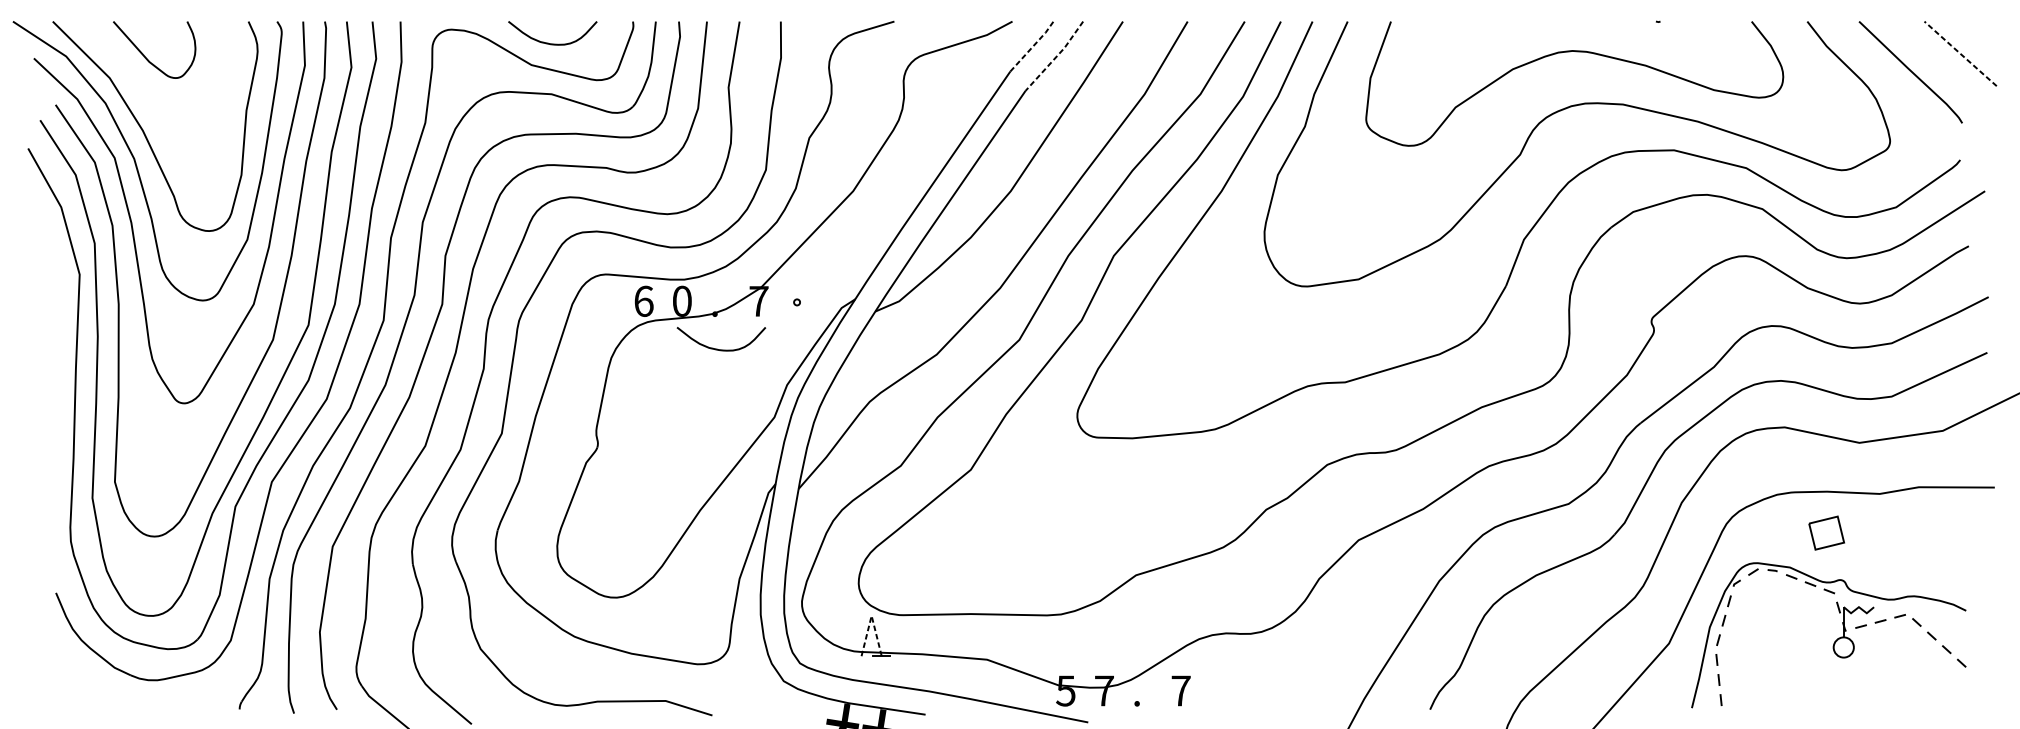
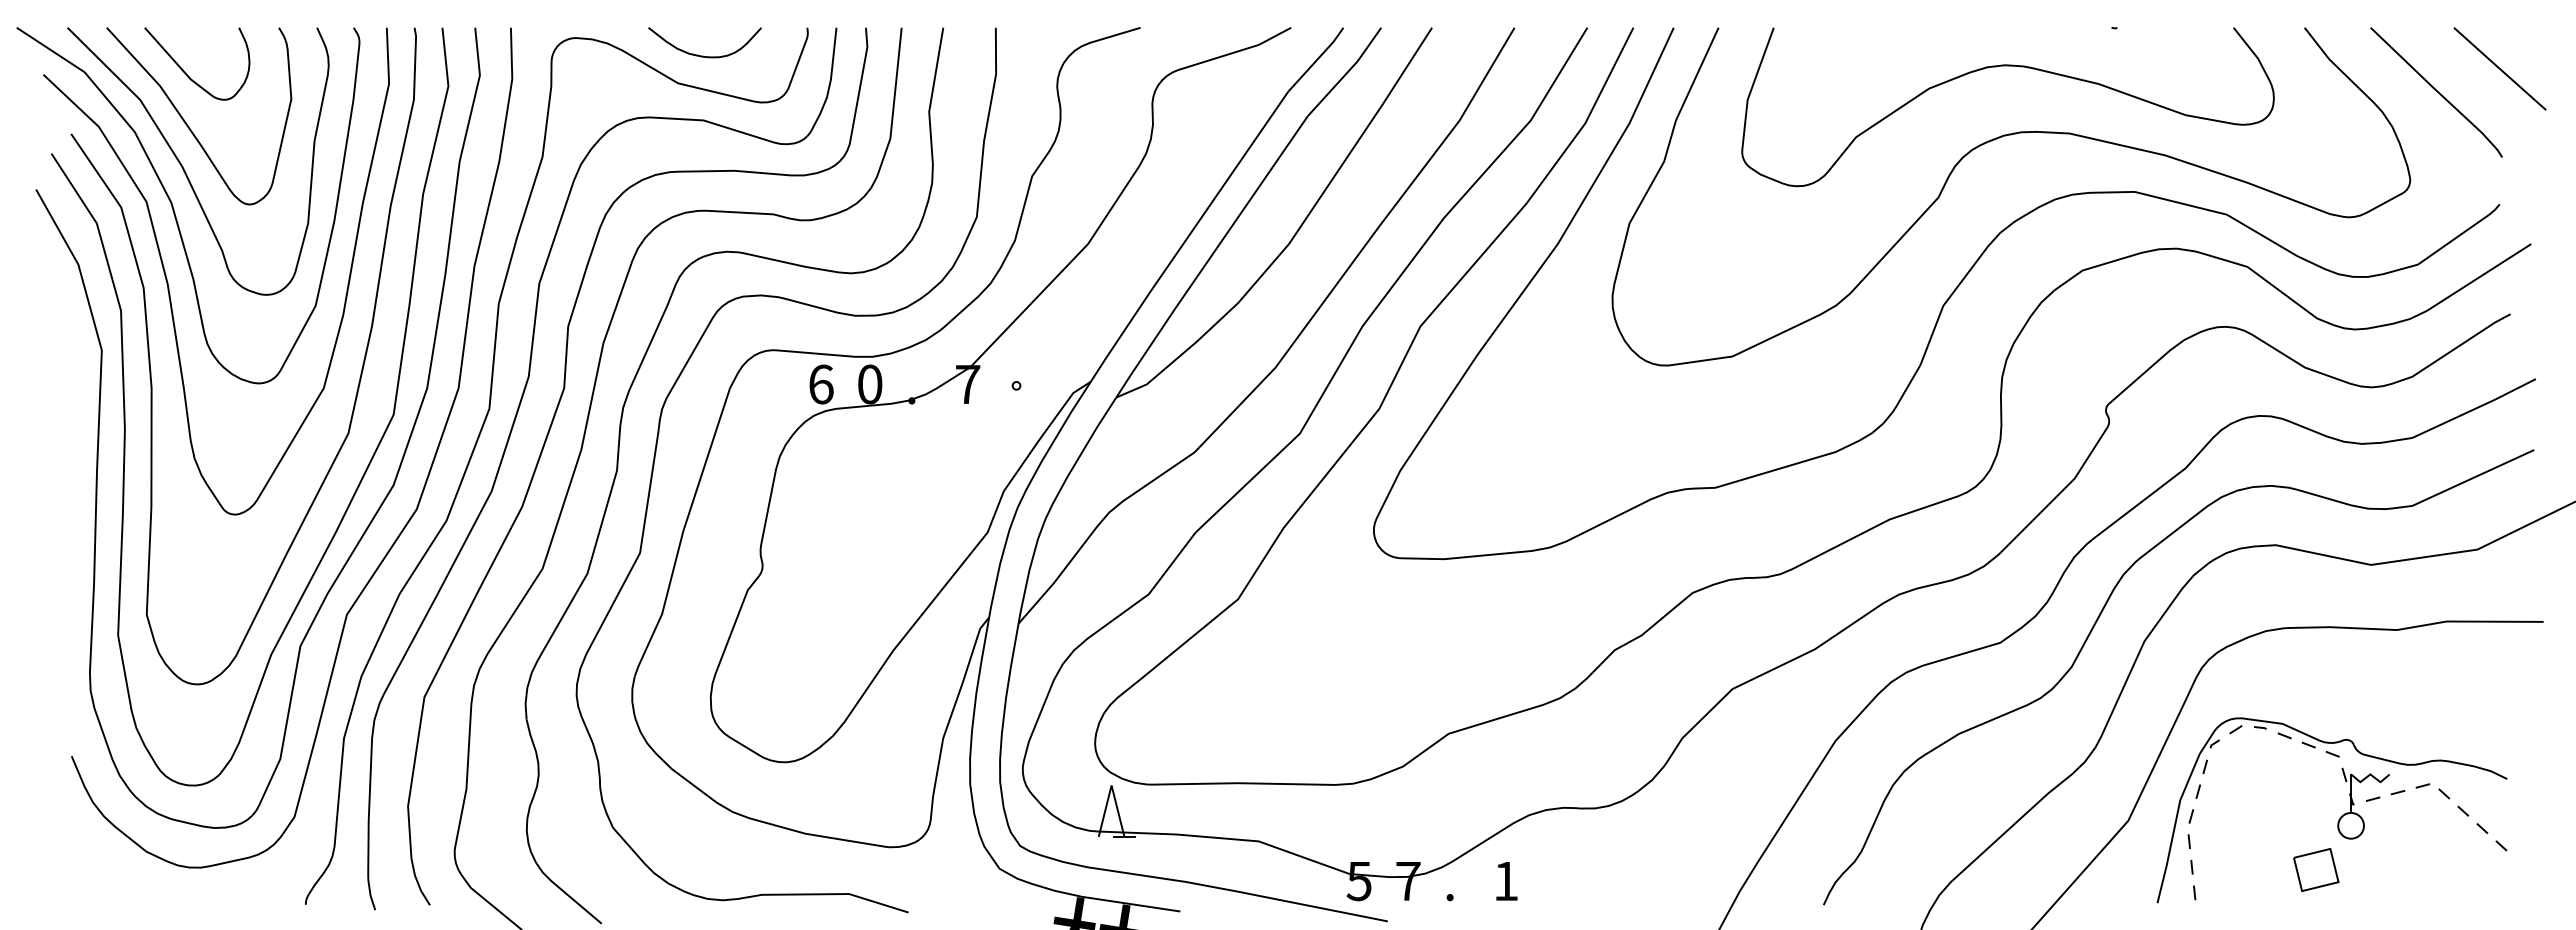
line: (1033, 46) -> (1317, 59), dashed -> solid
line: (1960, 53) -> (2499, 68), dashed -> solid
line: (1056, 57) -> (1347, 73), dashed -> solid
curve: (146, 96) -> (187, 123), added
curve: (720, 349) -> (918, 445), removed
part: (1826, 533) -> (2316, 870), moved
line: (871, 615) -> (1111, 785), dashed -> solid
text: (1181, 691) -> (1506, 881), 7 -> 1

